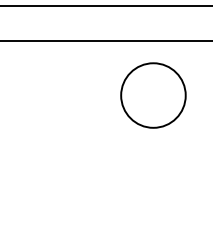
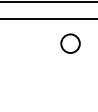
circle: (153, 94) -> (70, 43), size x0.62

